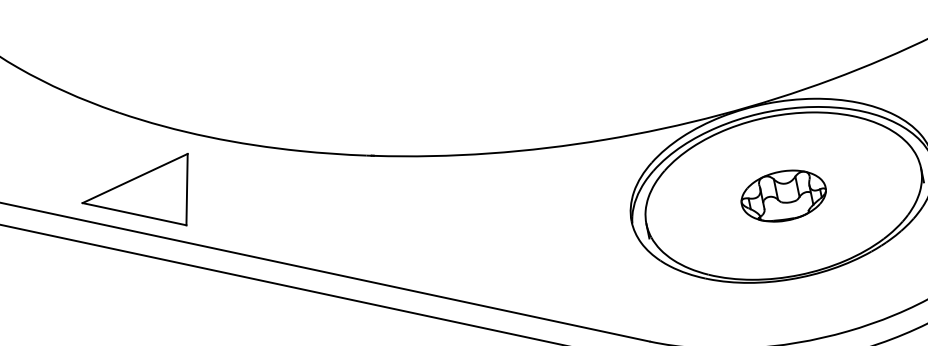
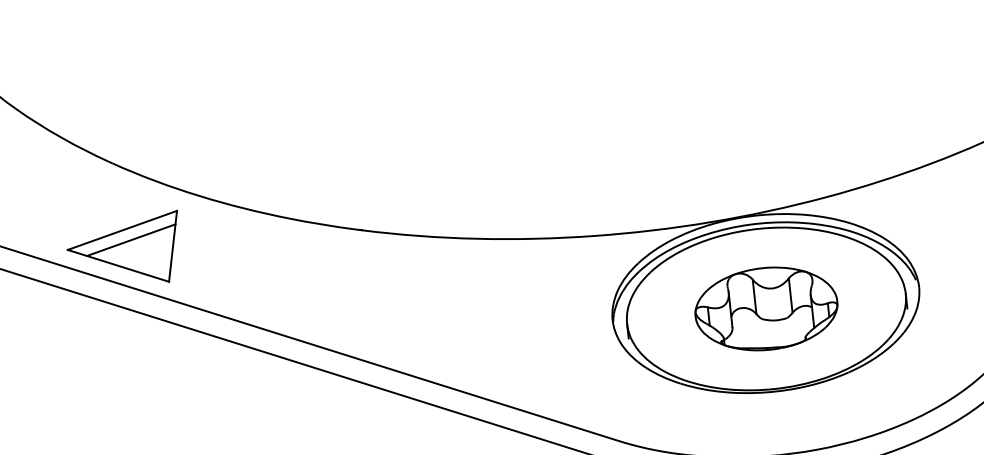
line: (145, 186) -> (131, 239), added
part: (783, 195) -> (766, 308), size x1.67

